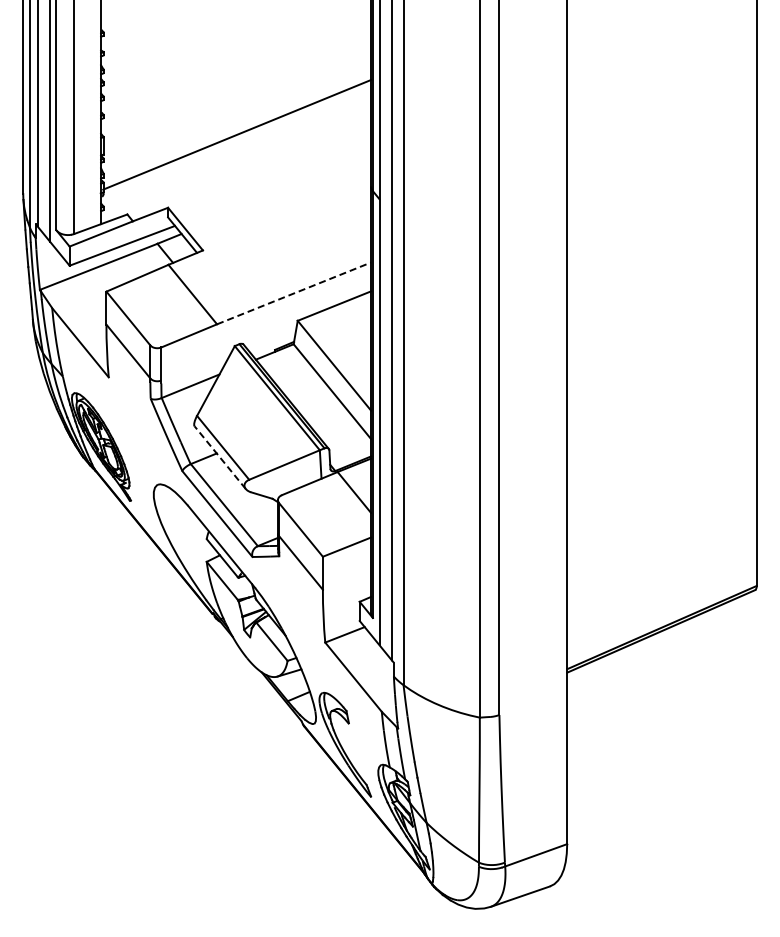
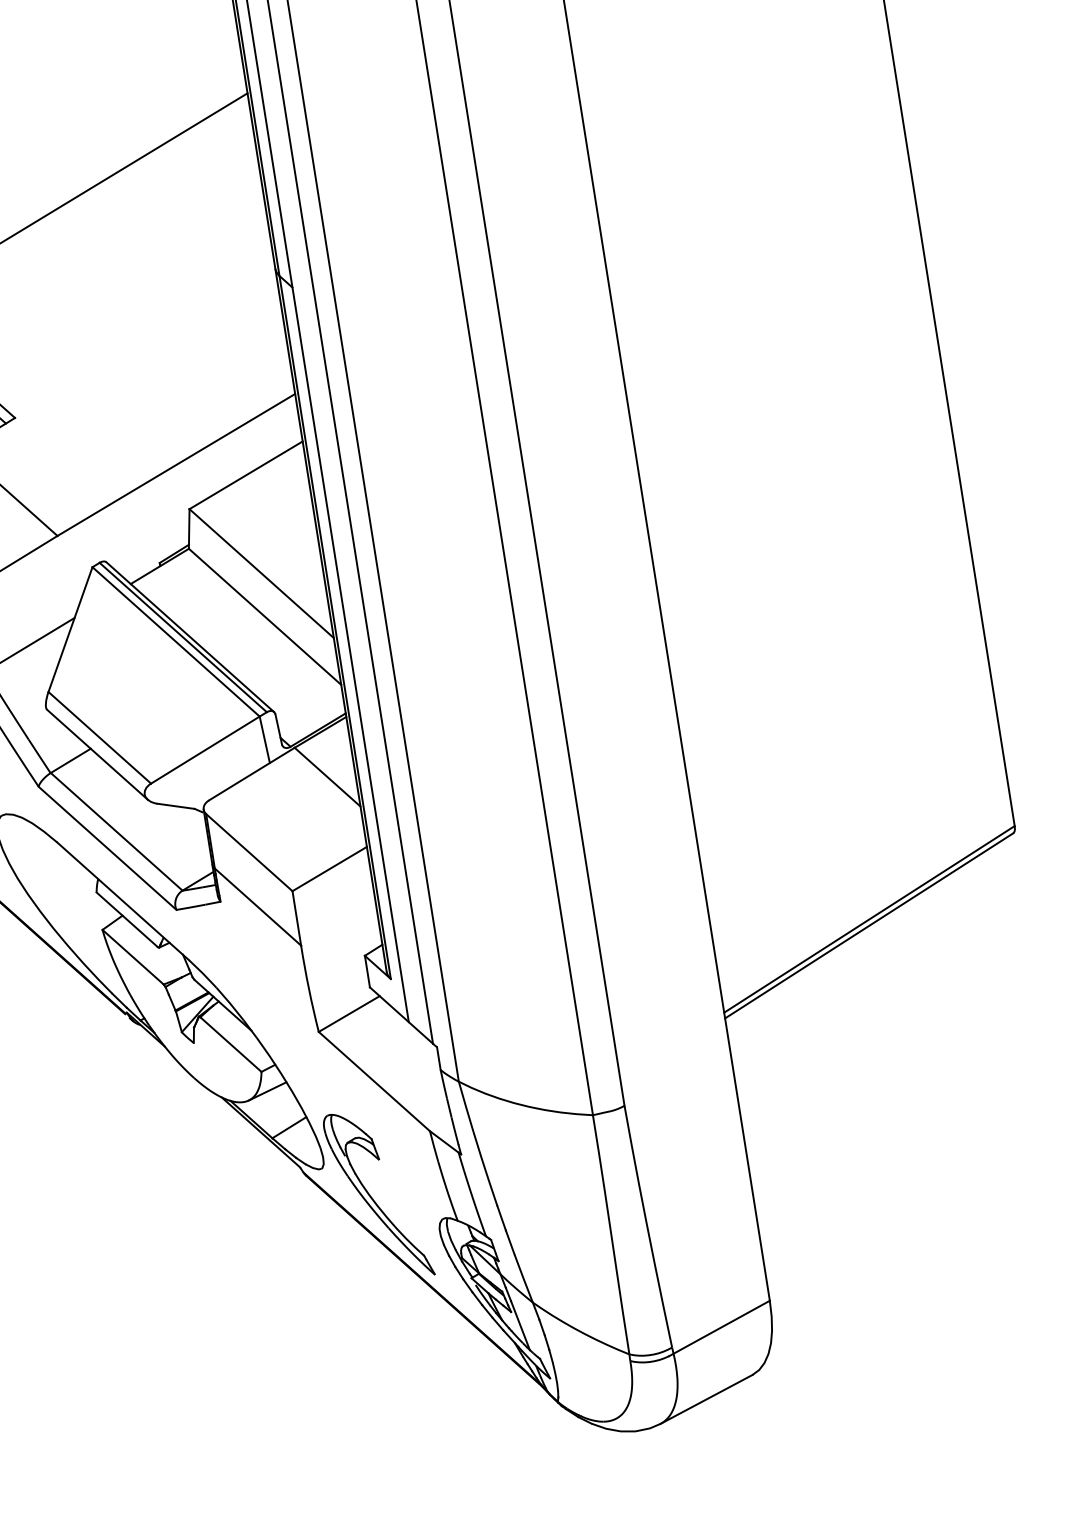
line: (294, 293) -> (177, 464), dashed -> solid
line: (220, 457) -> (97, 754), dashed -> solid

